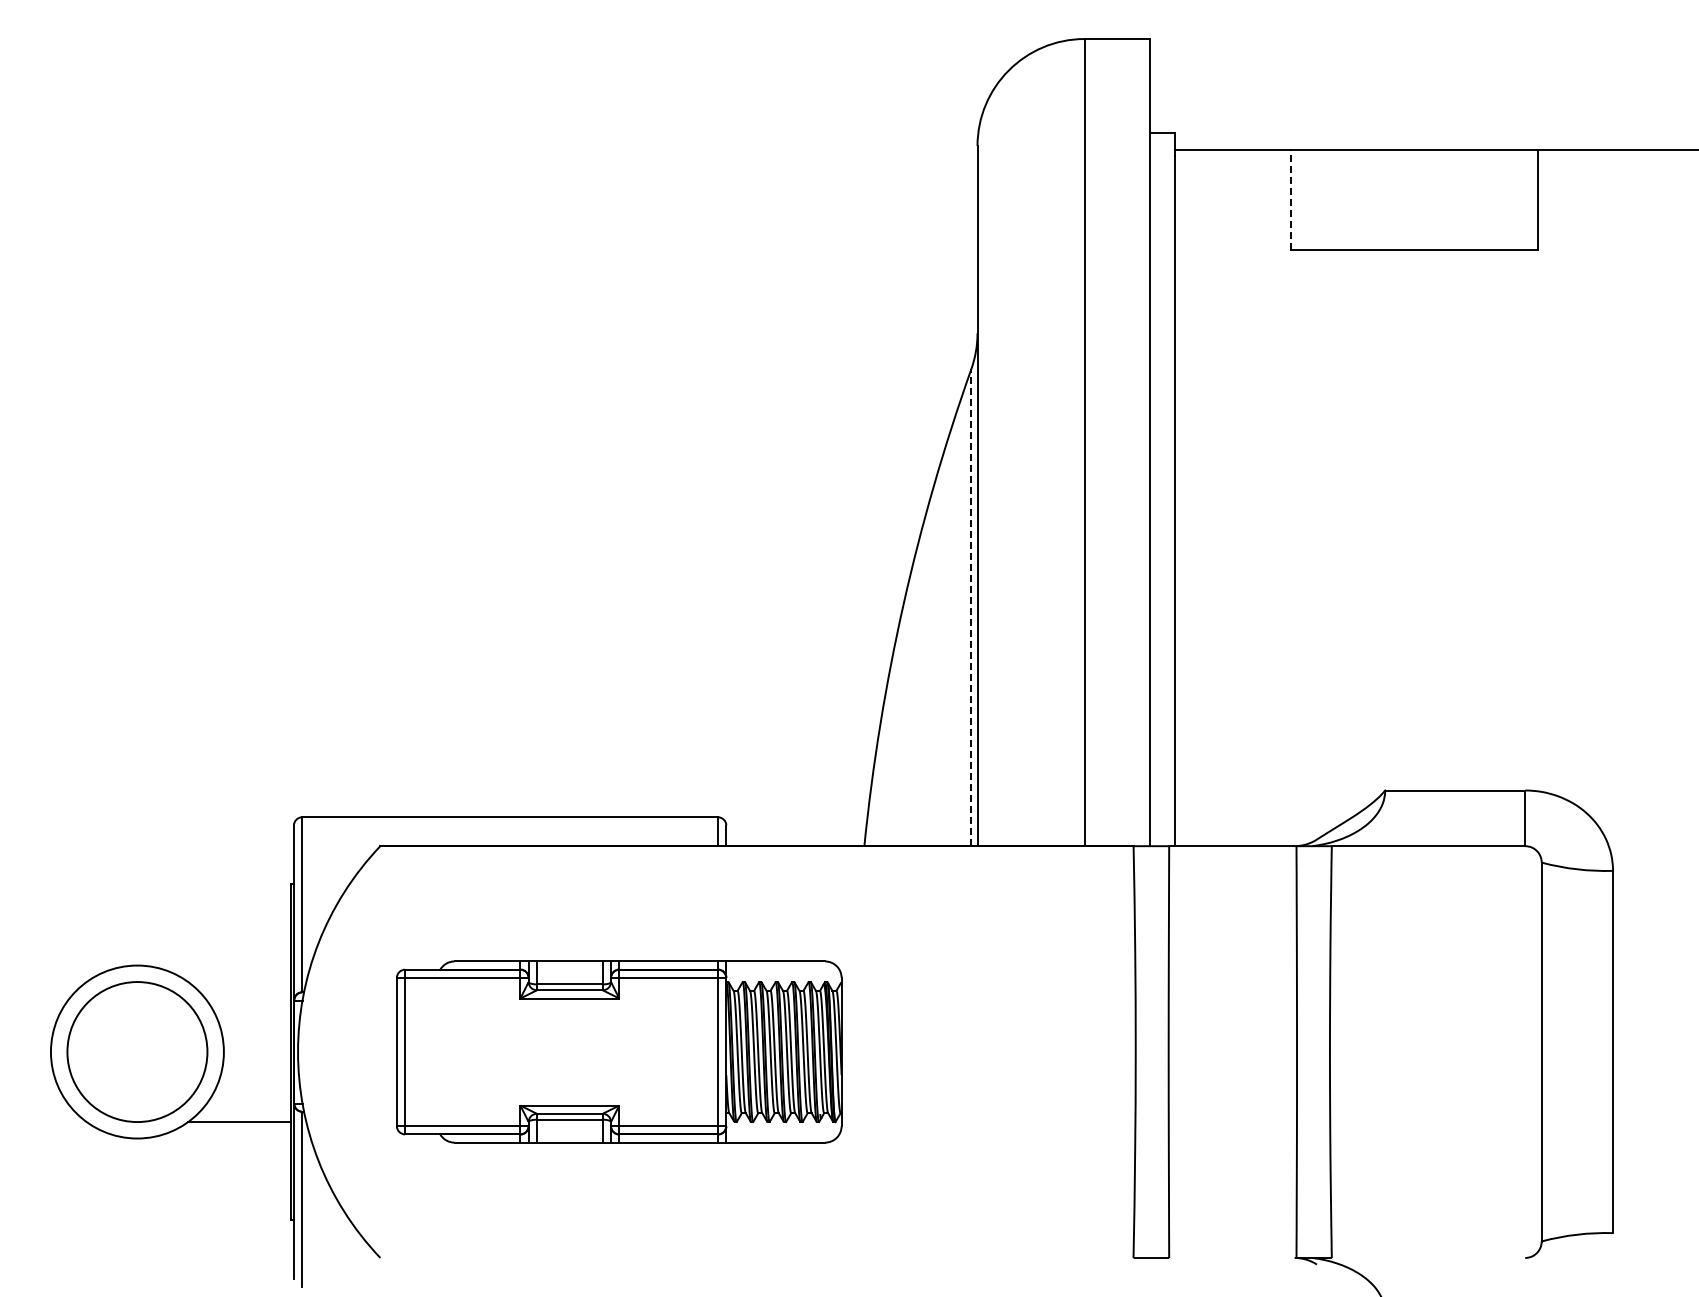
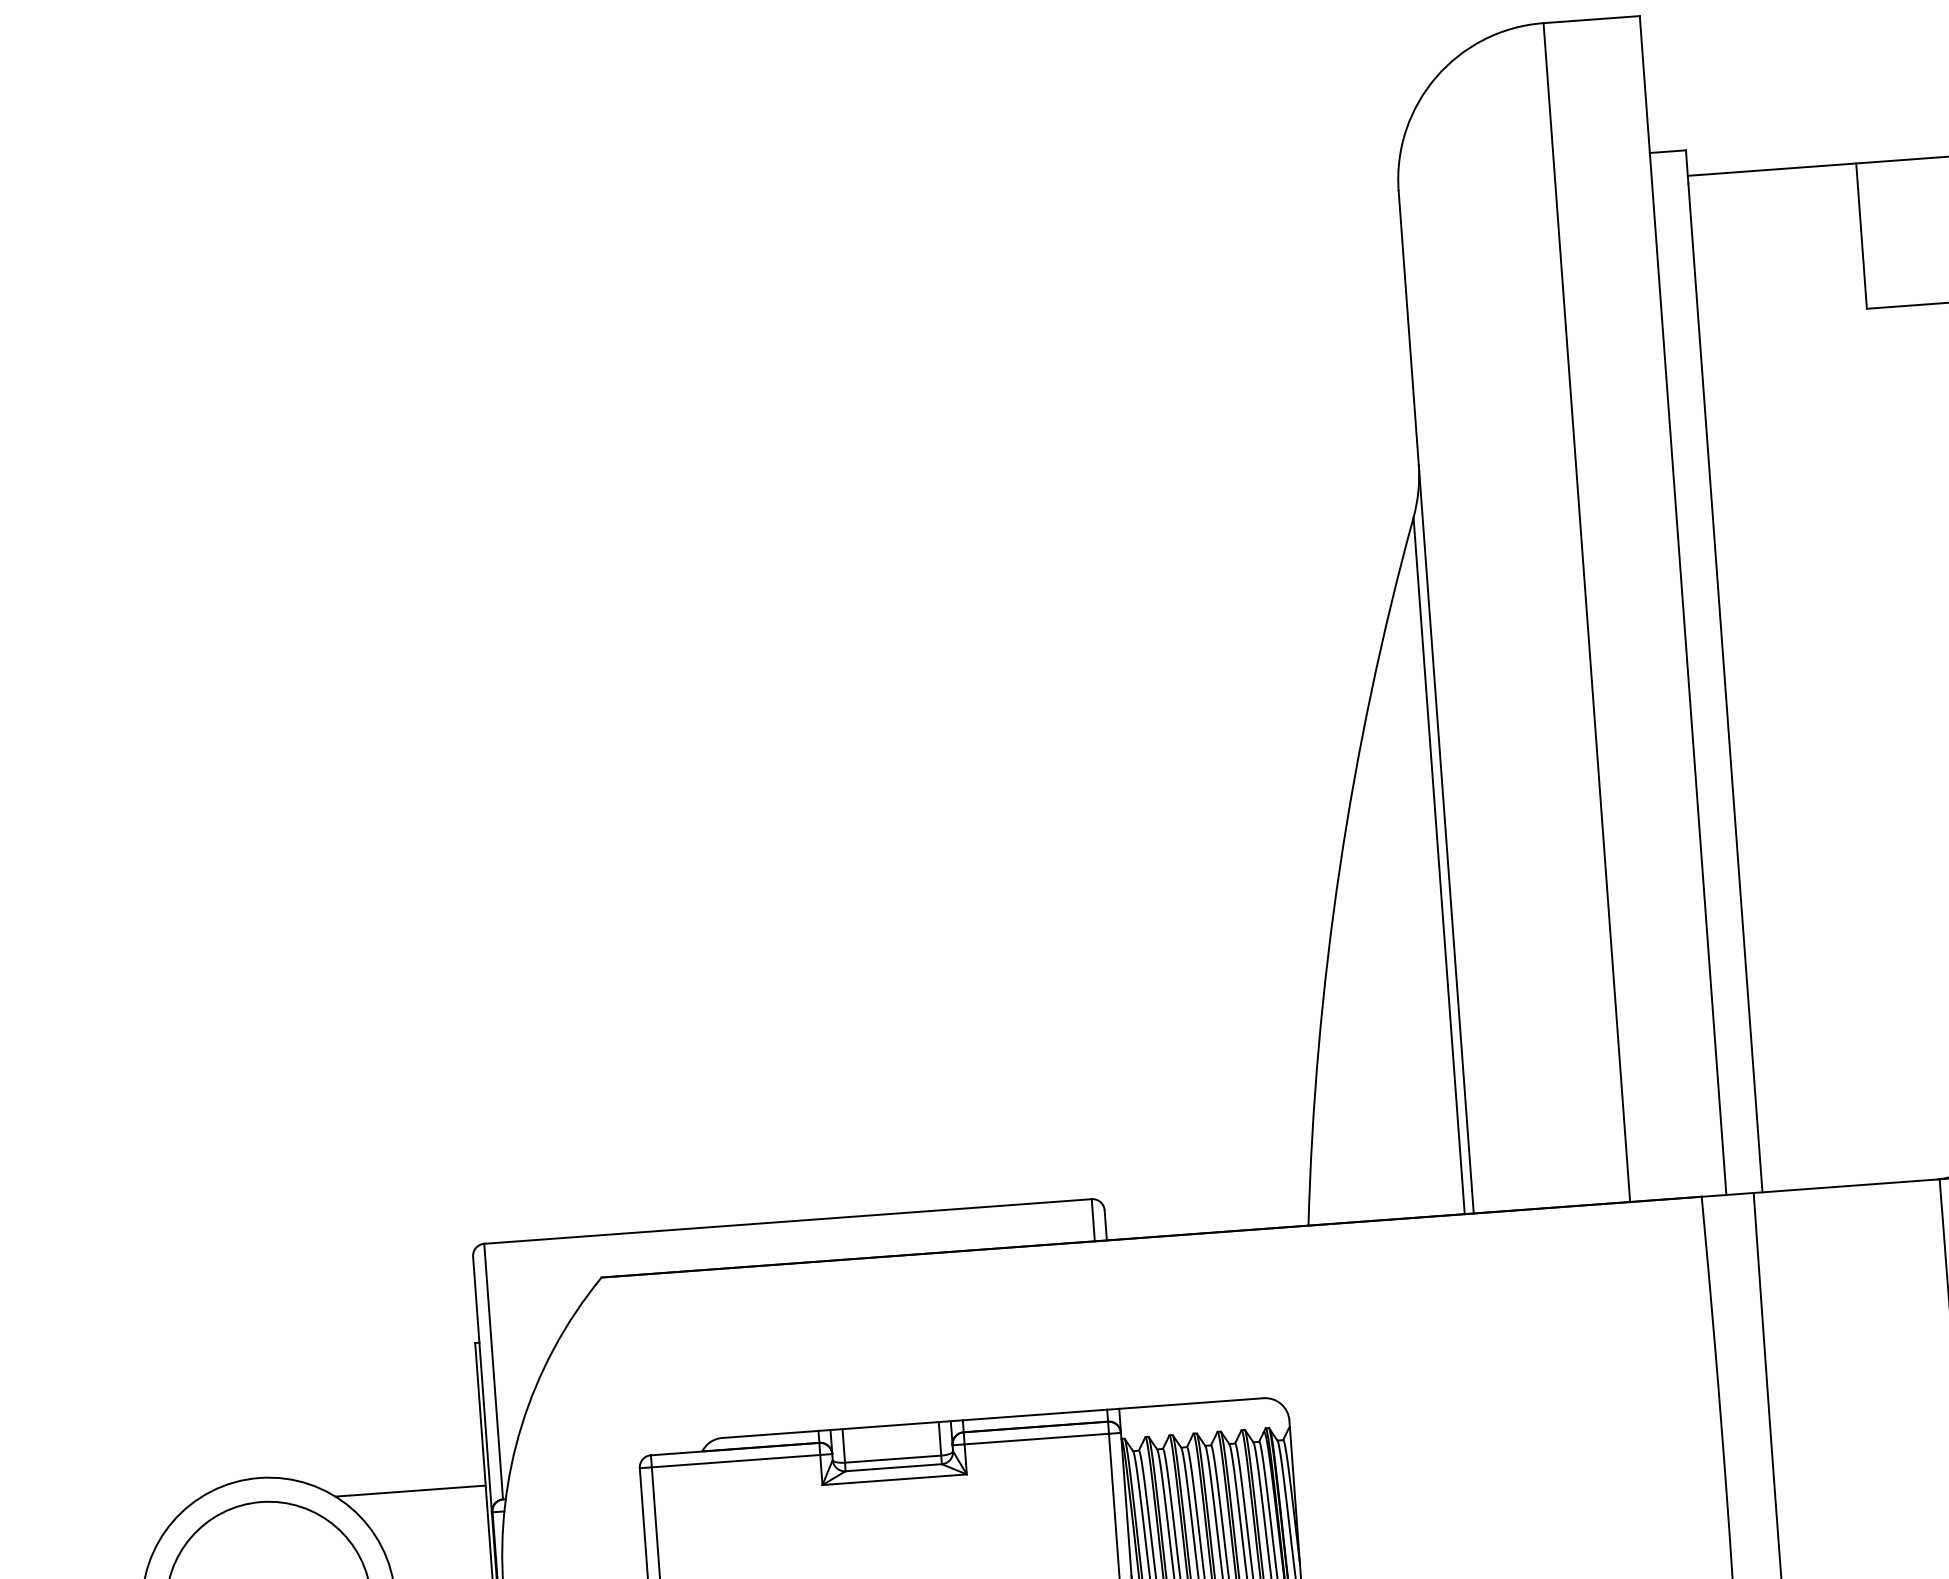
line: (1290, 199) -> (1861, 235), dashed -> solid
line: (971, 607) -> (1439, 865), dashed -> solid
line: (239, 982) -> (410, 1491), added

